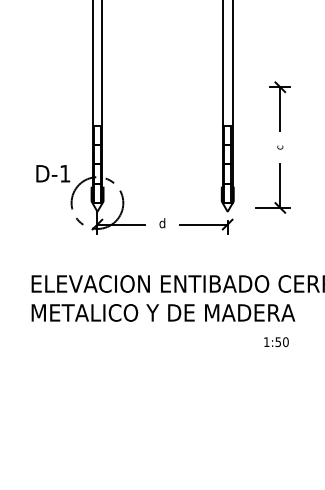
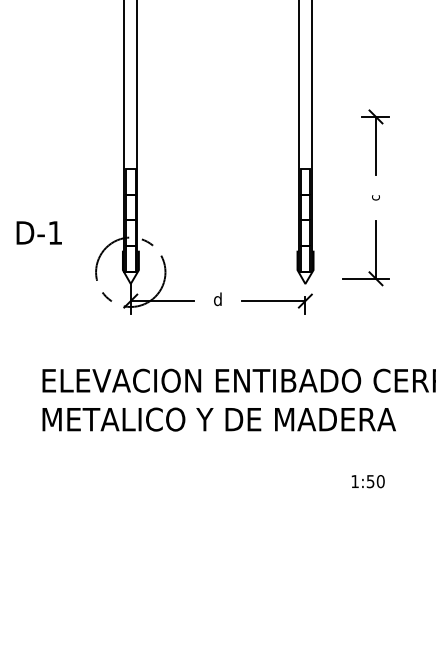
text: (53, 173) -> (39, 232), moved
text: (276, 342) -> (368, 482), moved

